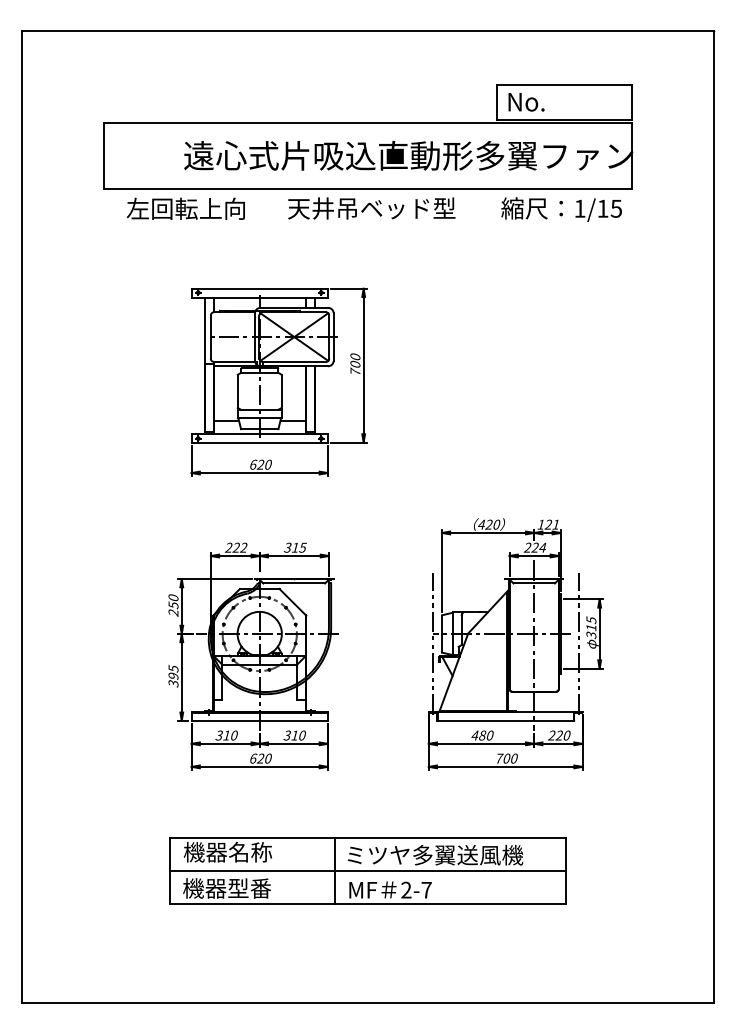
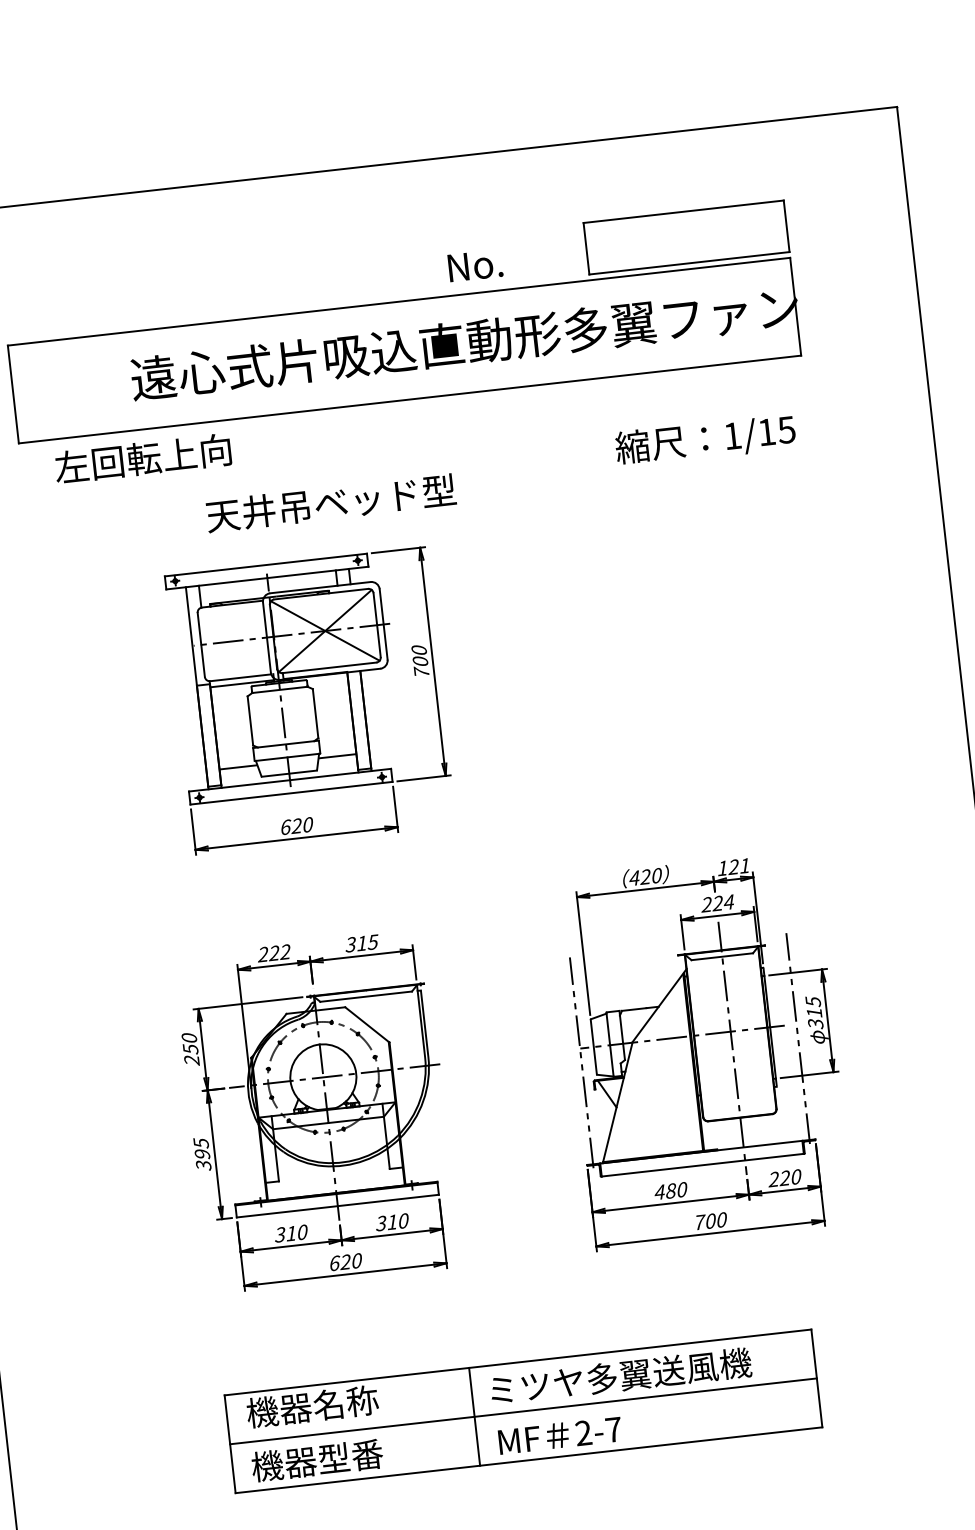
text: (526, 102) -> (475, 266), moved
text: (371, 208) -> (330, 503), moved
text: (561, 209) -> (705, 440), moved

